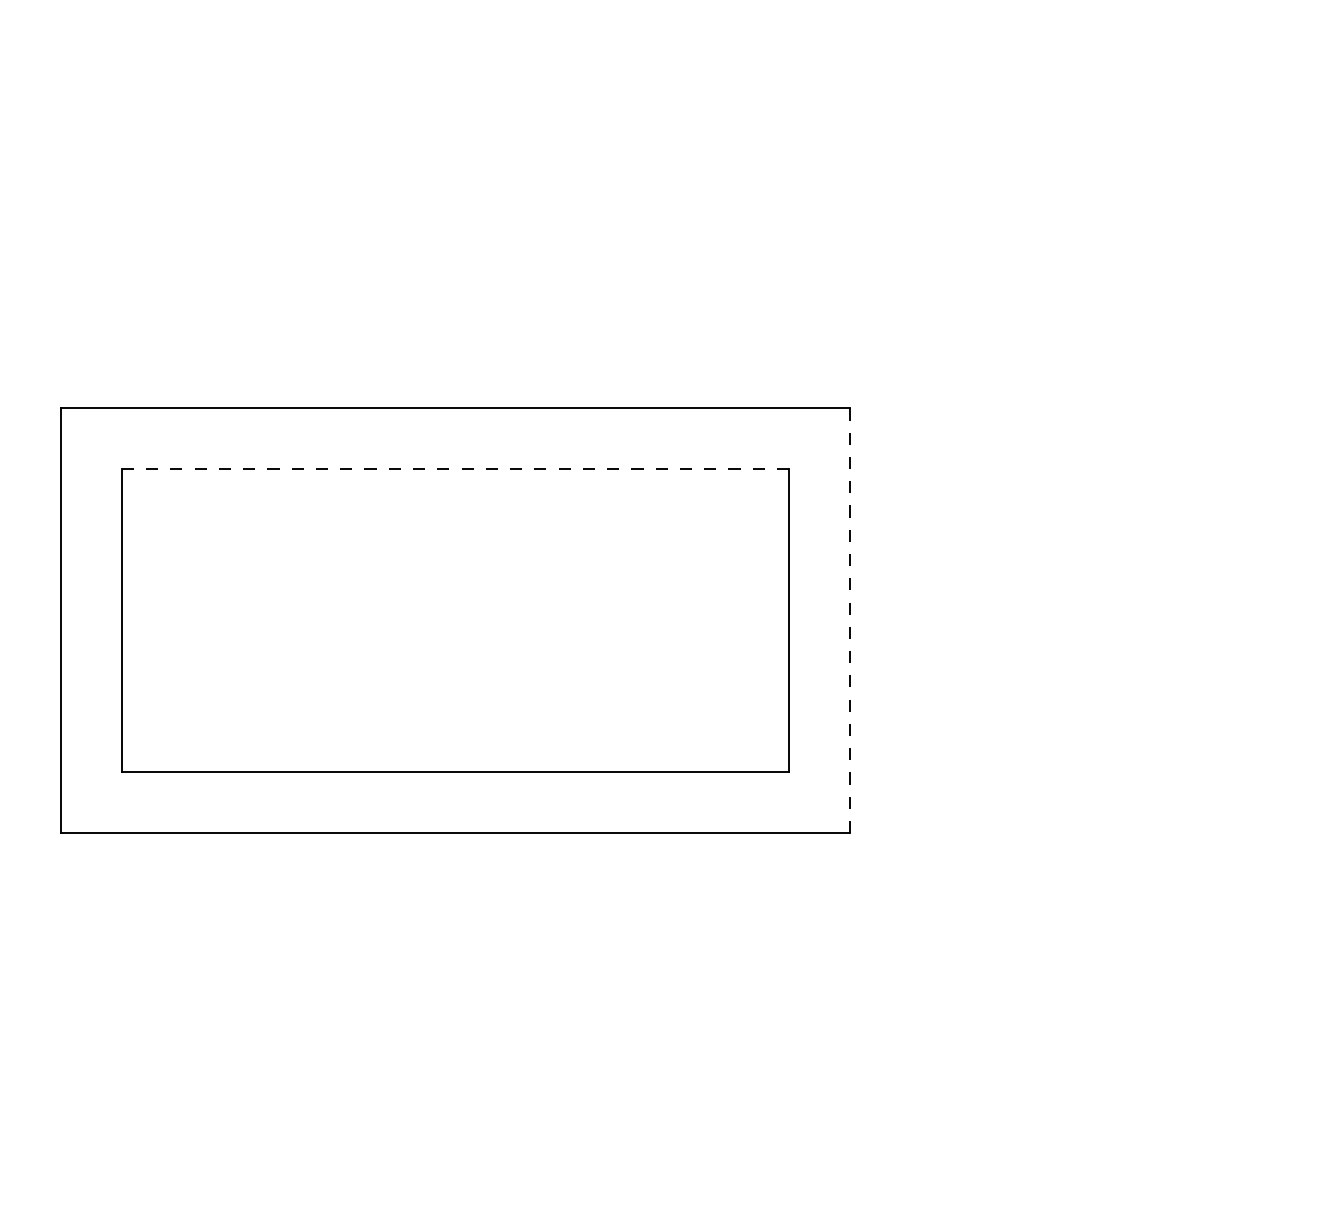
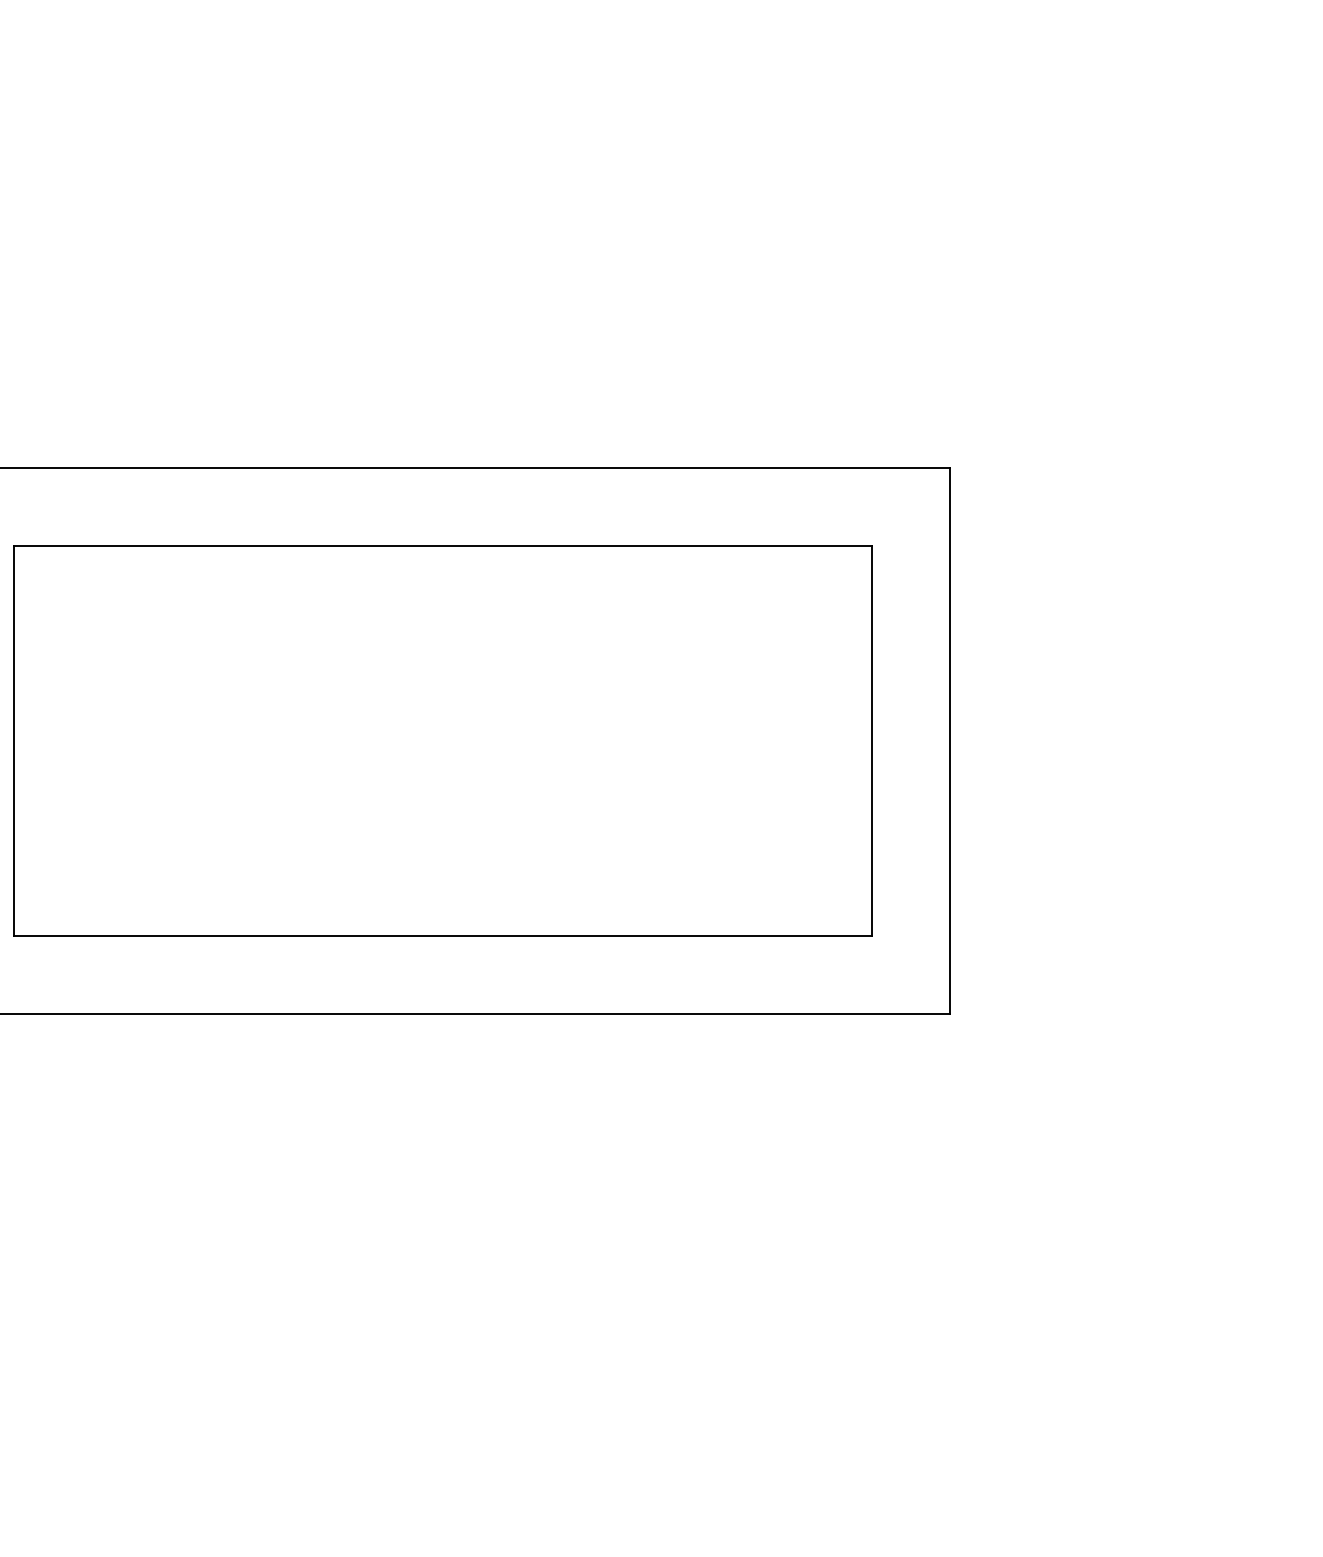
line: (455, 469) -> (443, 546), dashed -> solid
line: (849, 620) -> (950, 740), dashed -> solid

